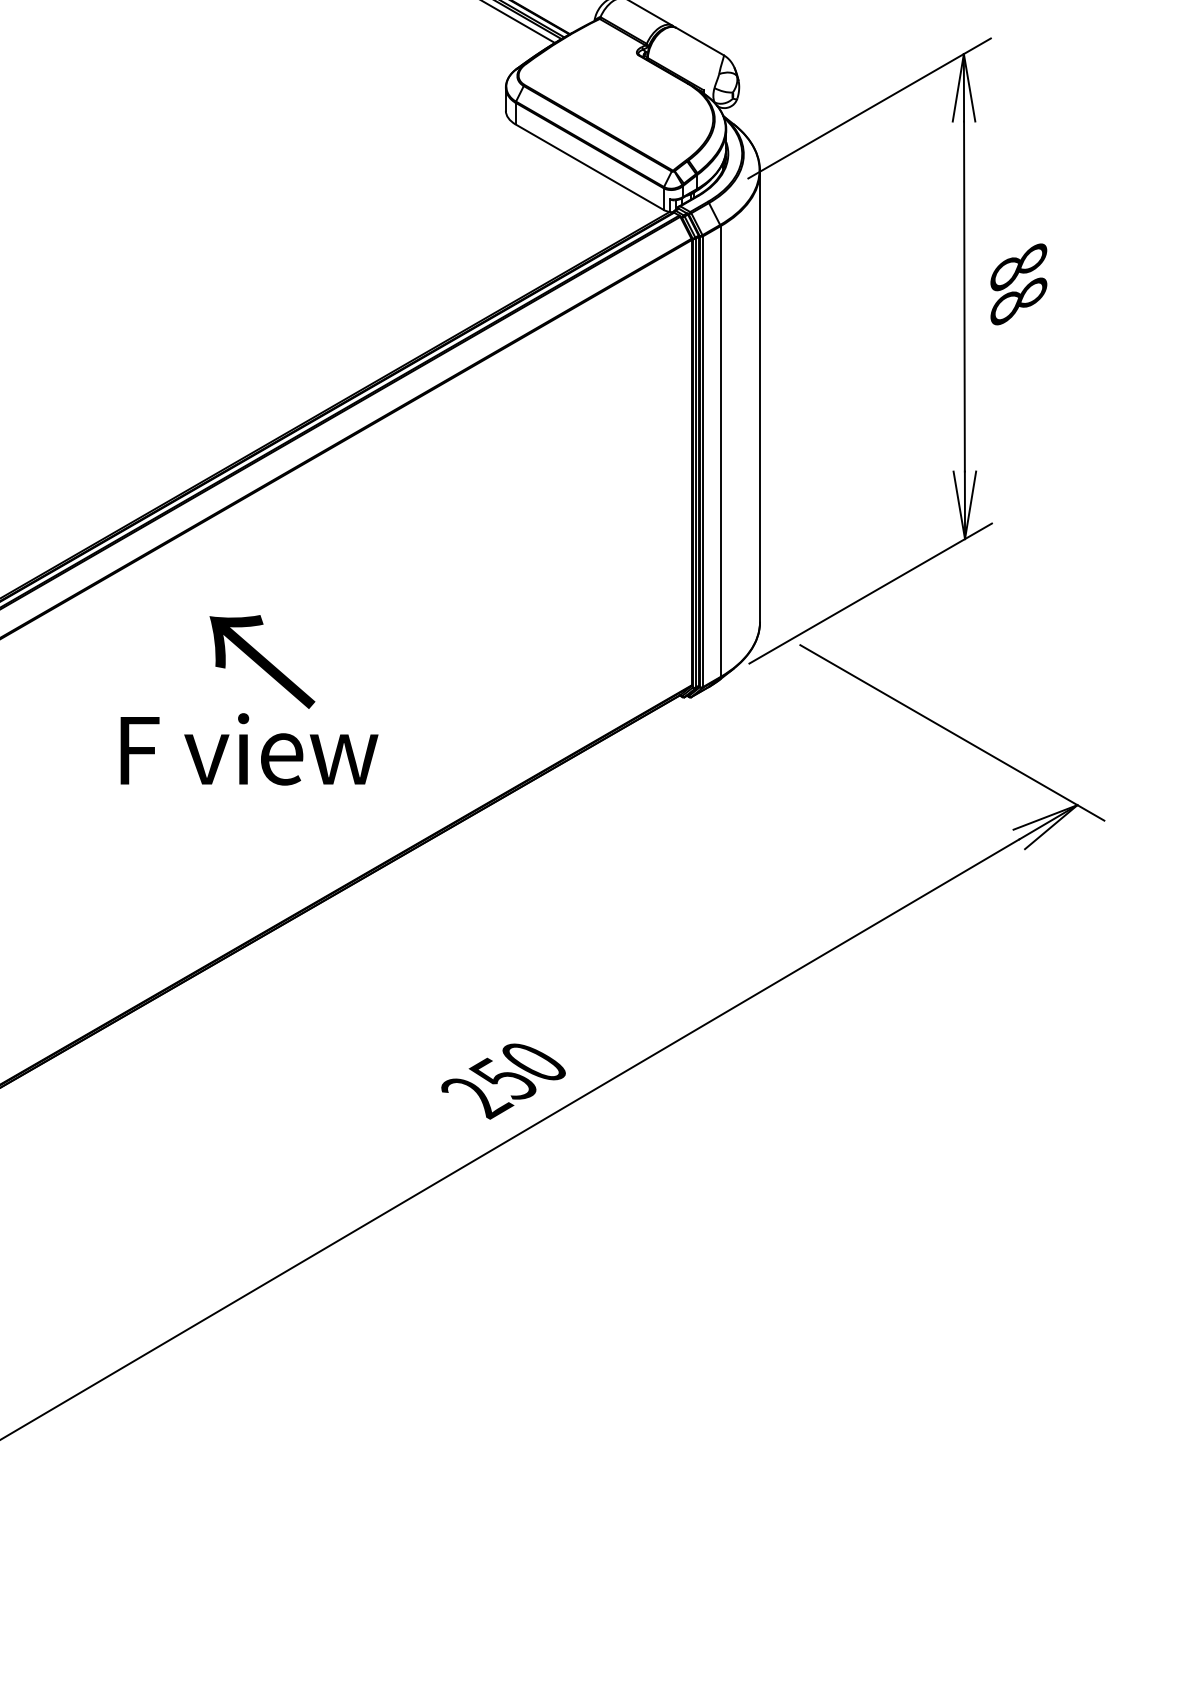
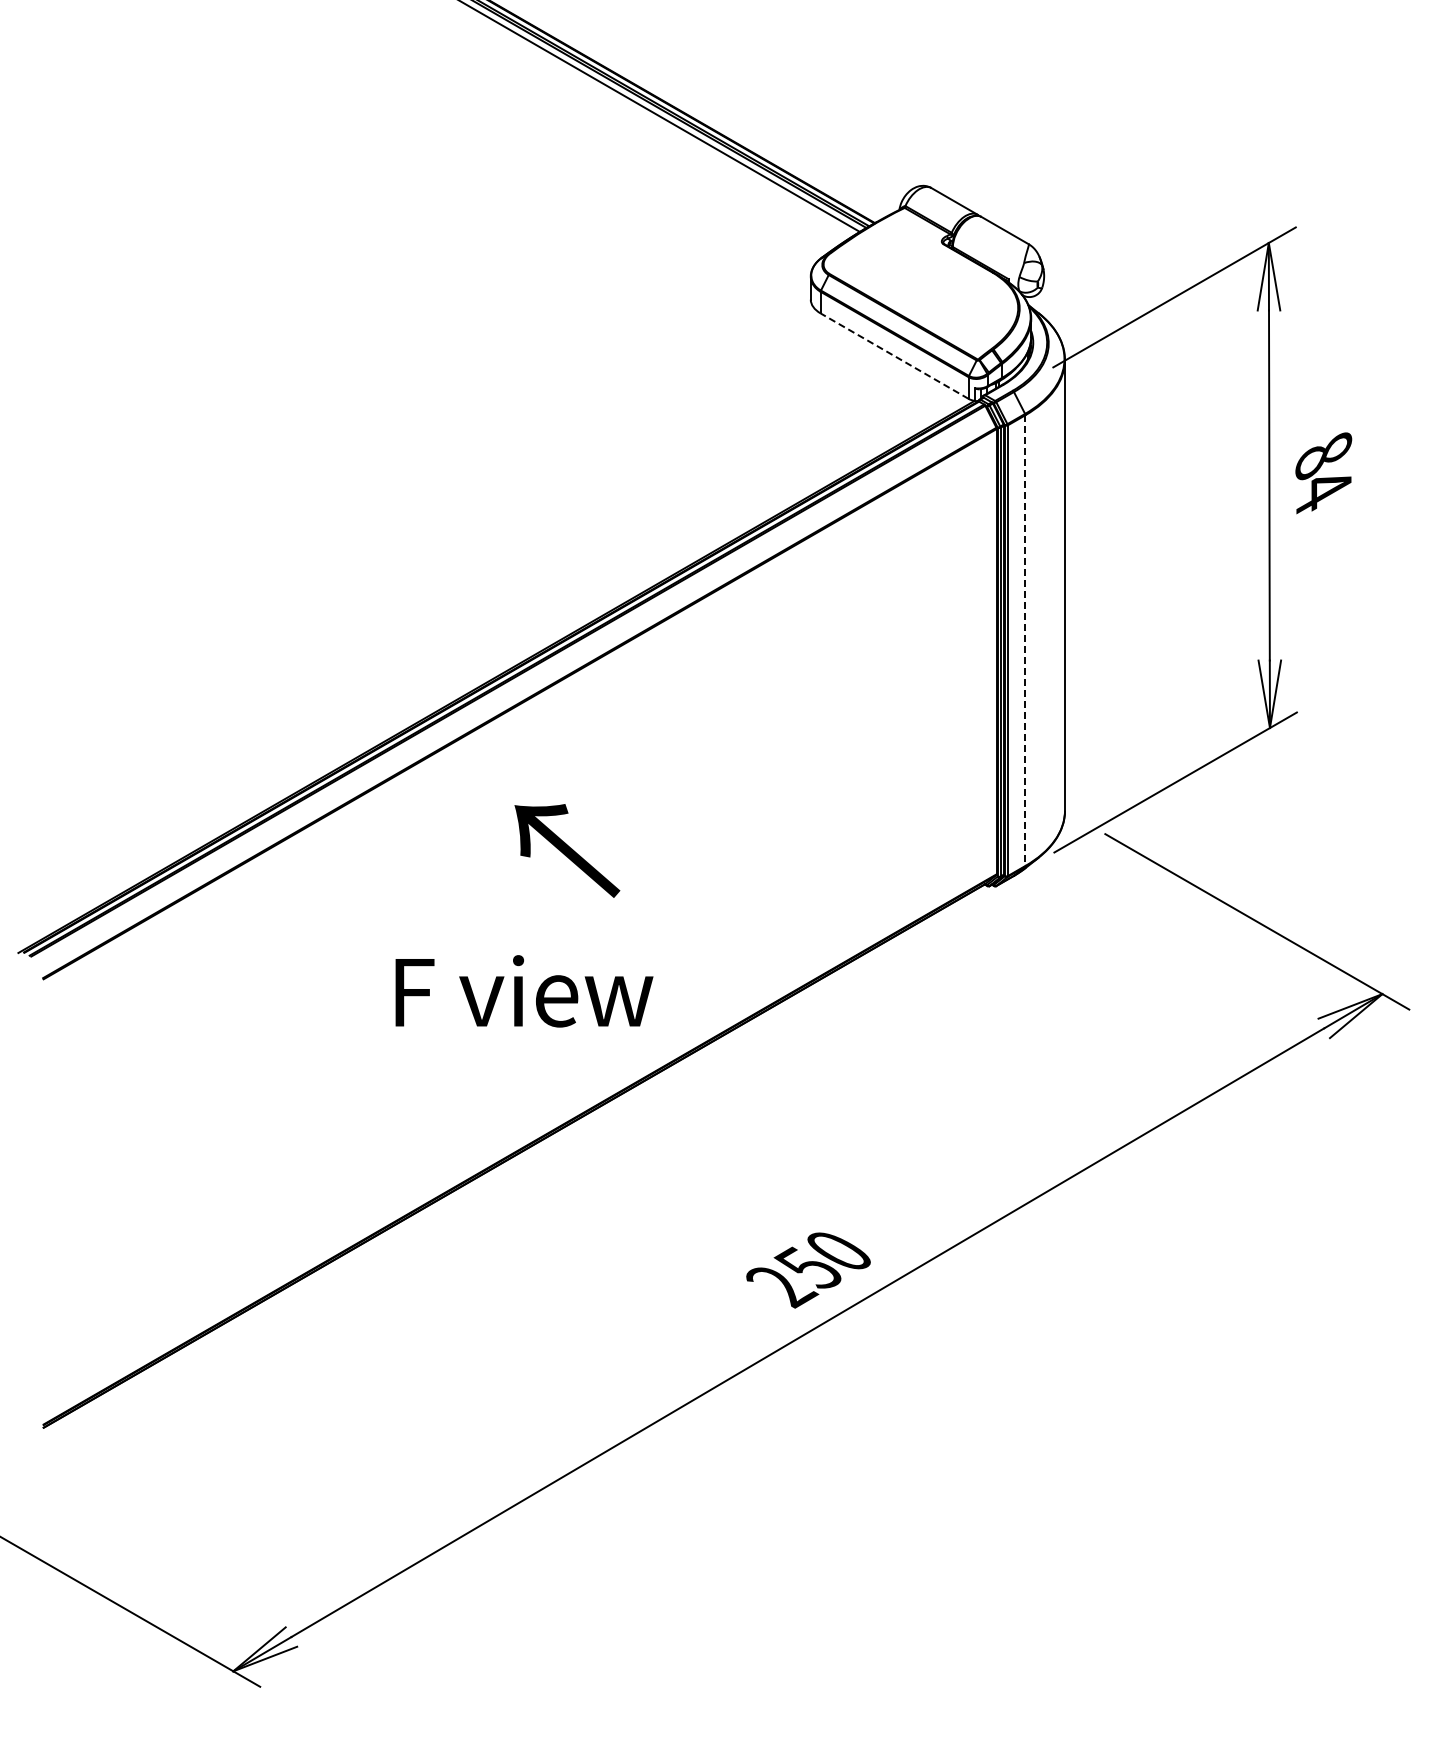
line: (589, 166) -> (894, 355), solid -> dashed
text: (1018, 301) -> (1323, 490), 88 -> 84
line: (720, 452) -> (1025, 641), solid -> dashed
text: (249, 749) -> (524, 991), moved

